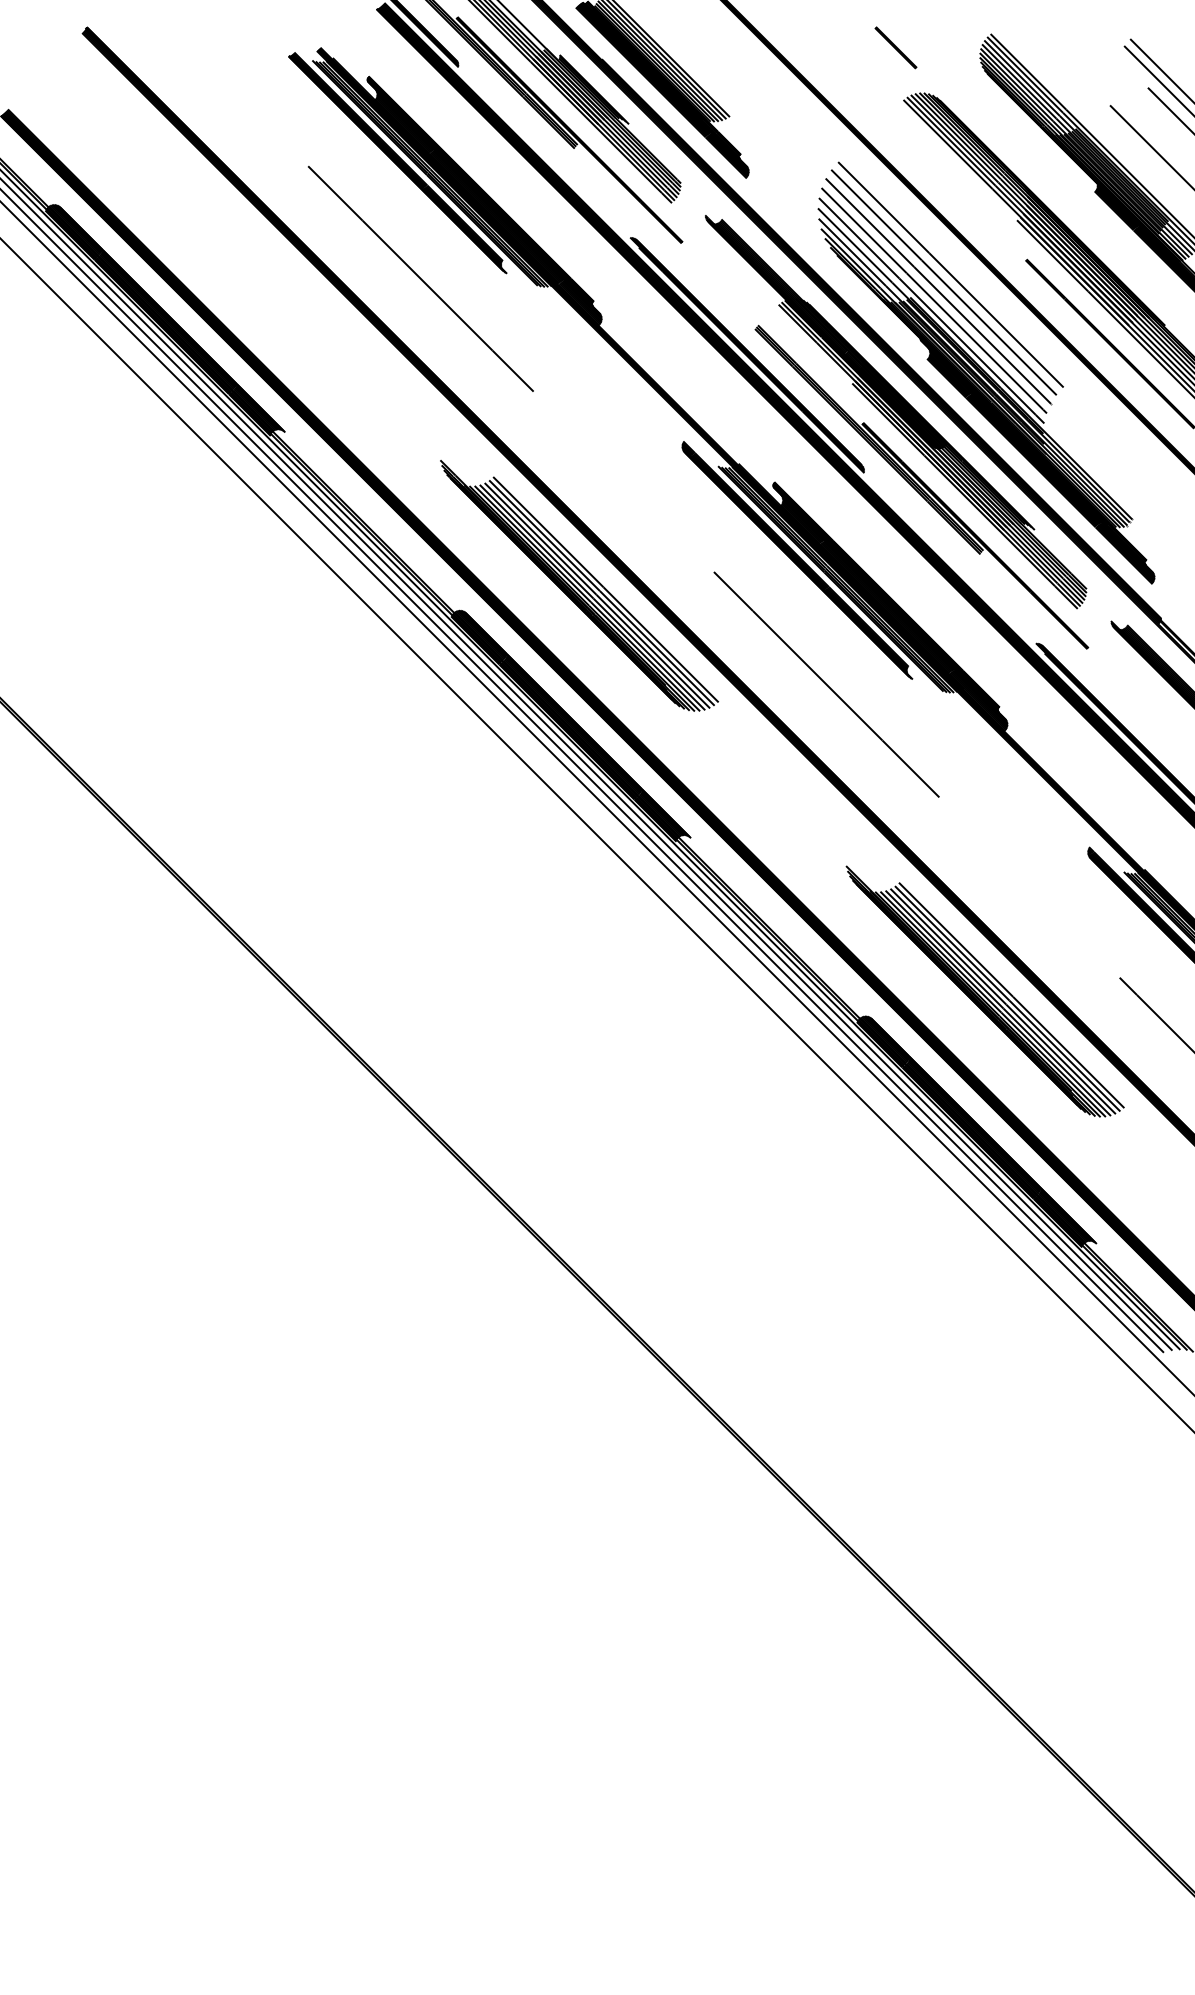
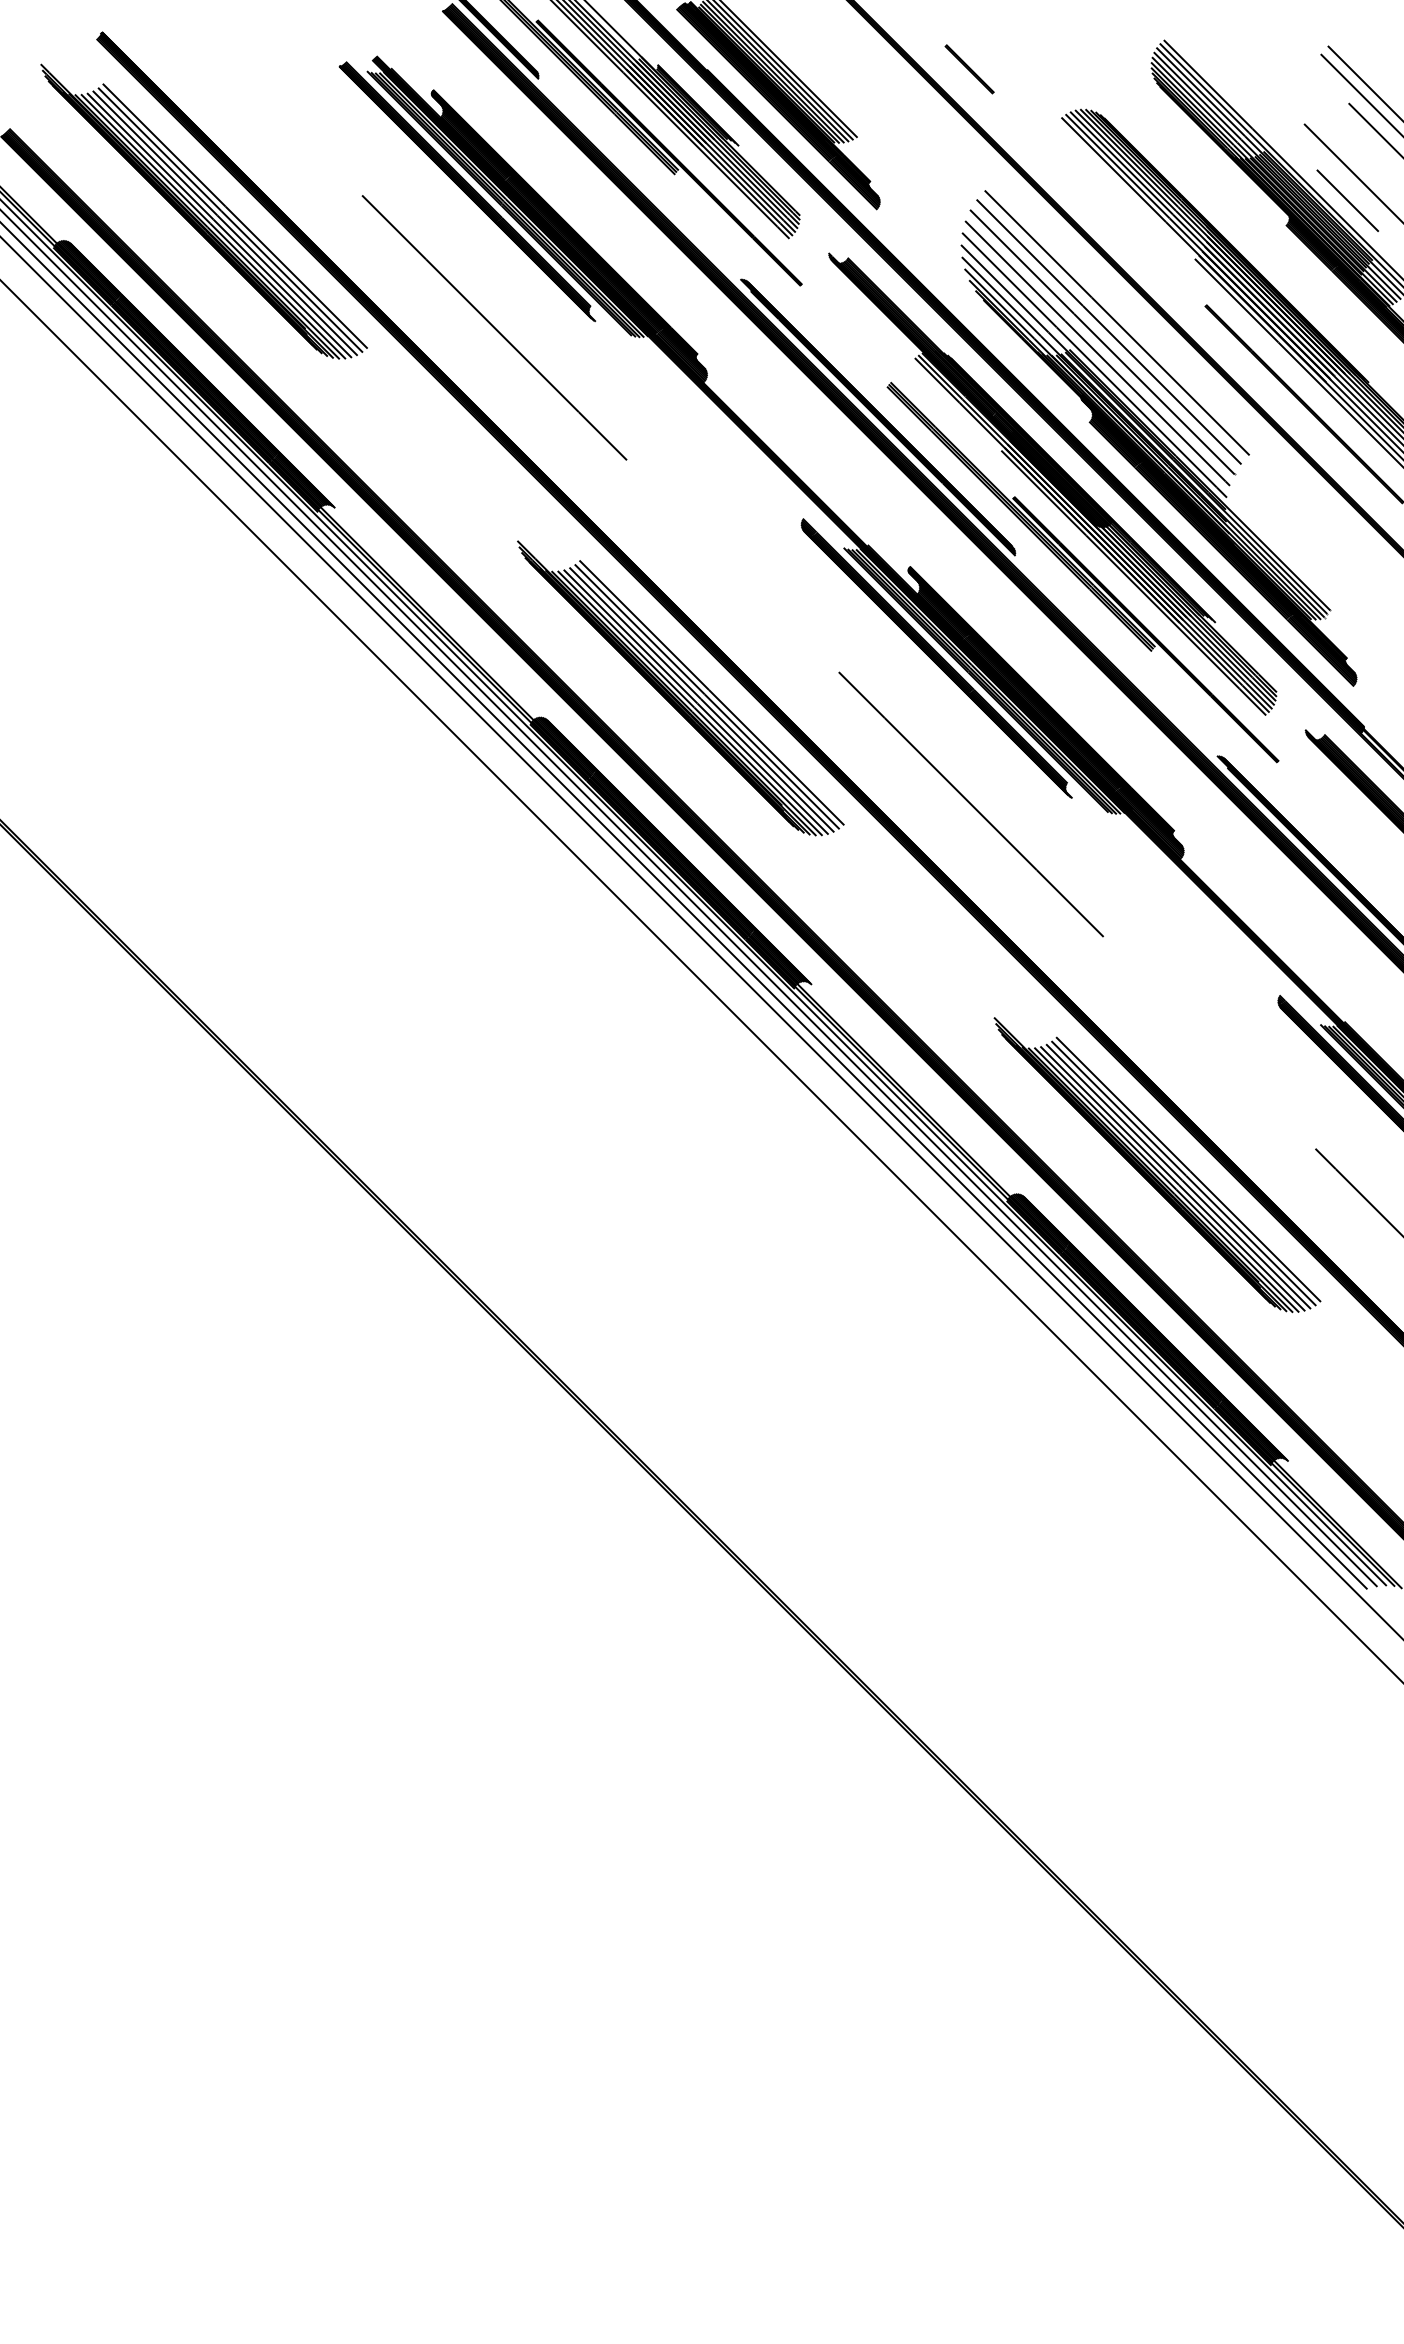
line: (895, 47) -> (969, 69), moved
line: (1146, 170) -> (1347, 200), added
part: (173, 179) -> (203, 211), added

